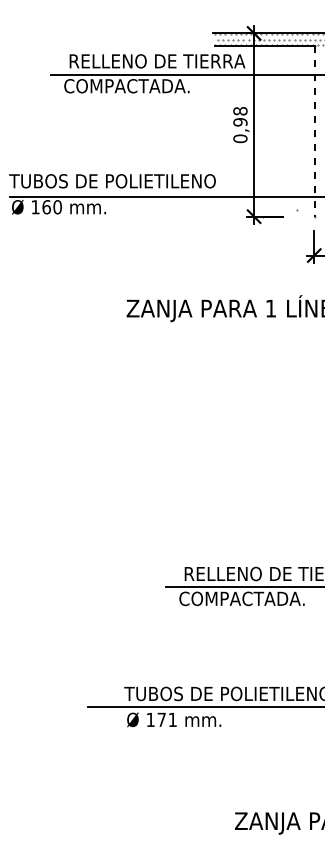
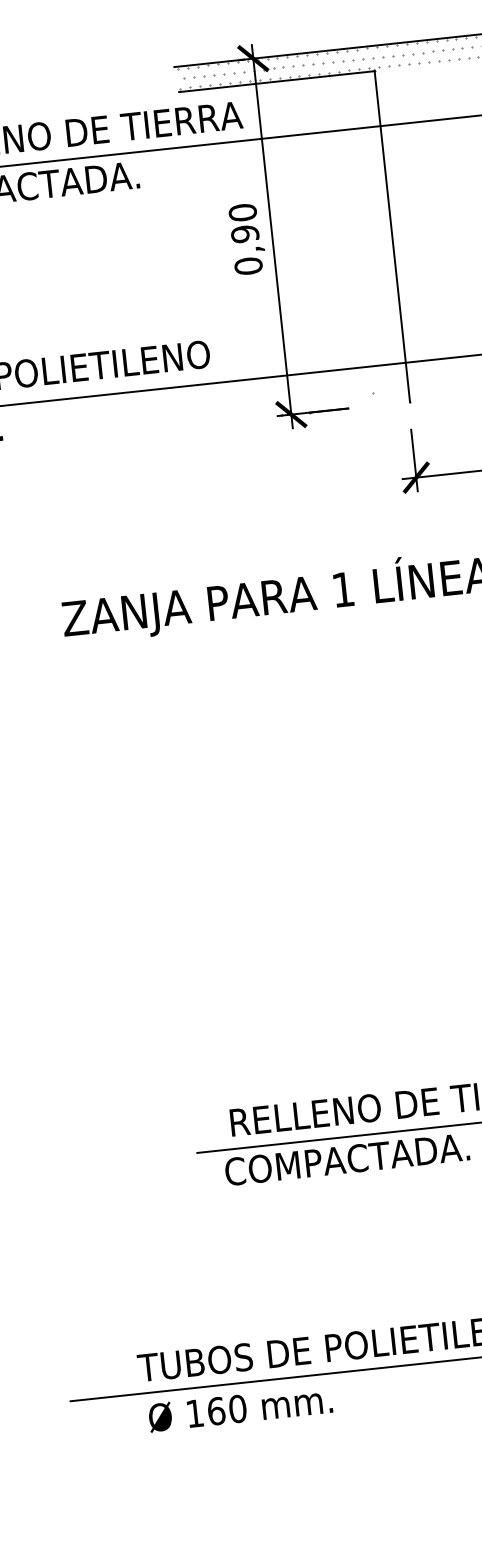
text: (240, 111) -> (243, 213), 0,98 -> 0,90
line: (315, 131) -> (392, 236), dashed -> solid
text: (167, 719) -> (227, 1409), 171 -> 160

